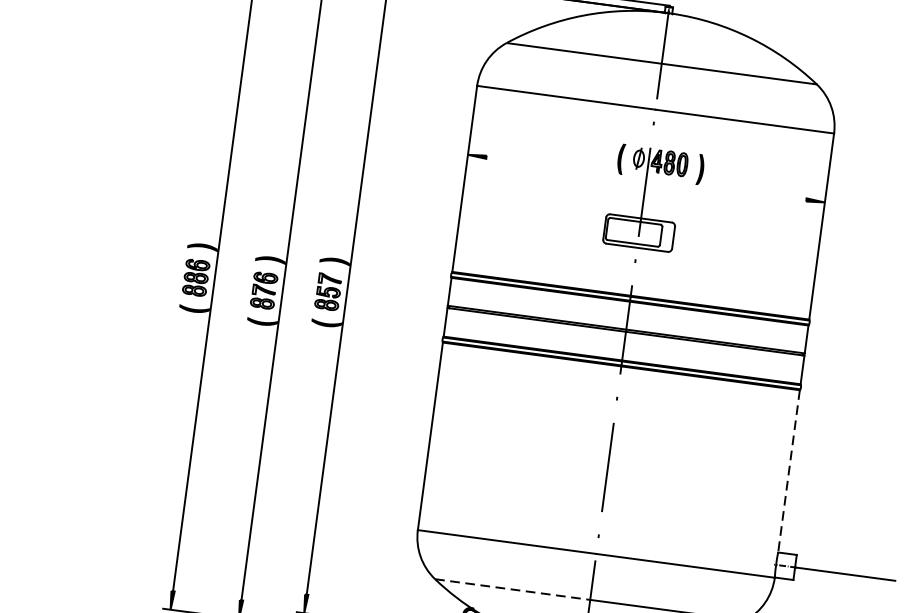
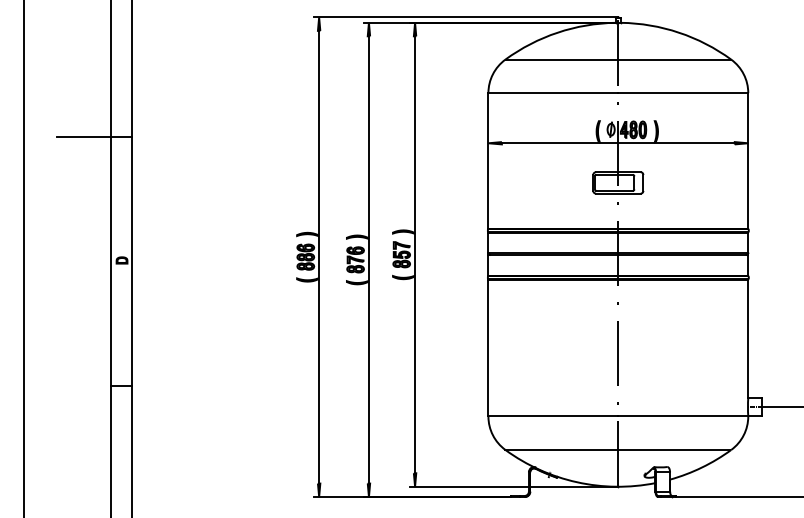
line: (645, 178) -> (617, 143), added
line: (789, 472) -> (748, 339), dashed -> solid
line: (513, 589) -> (562, 449), dashed -> solid

